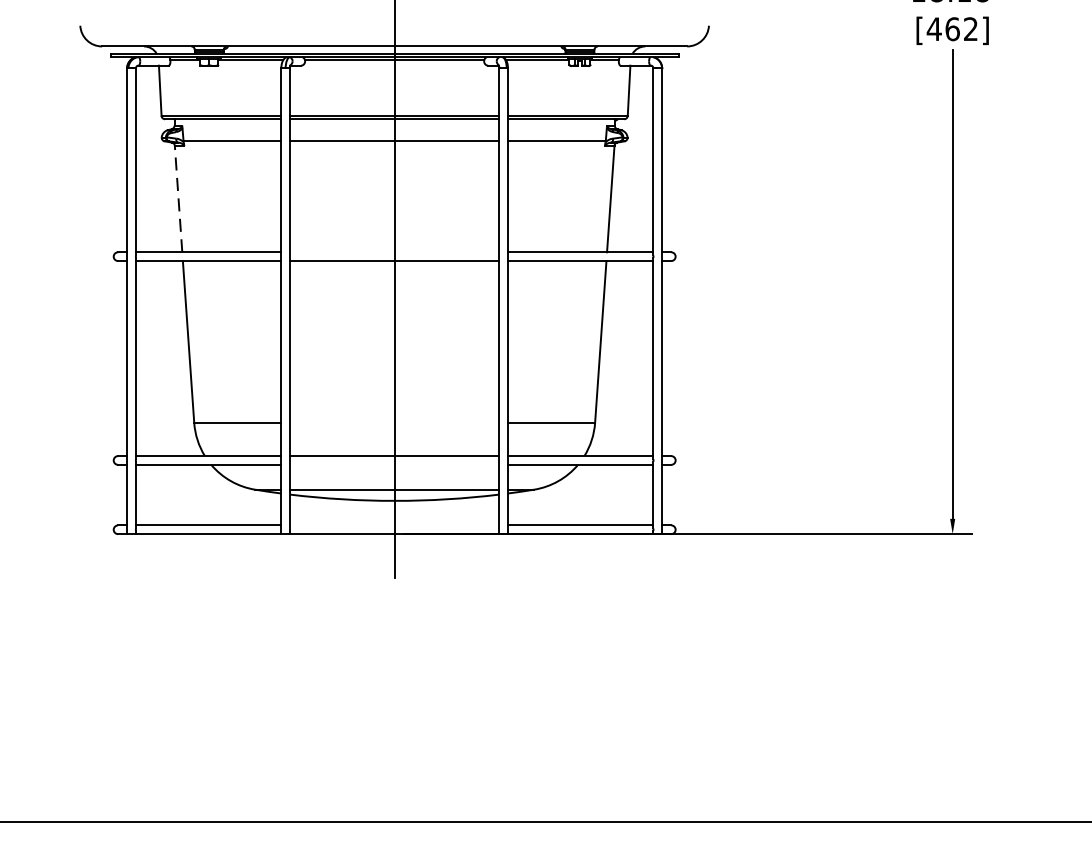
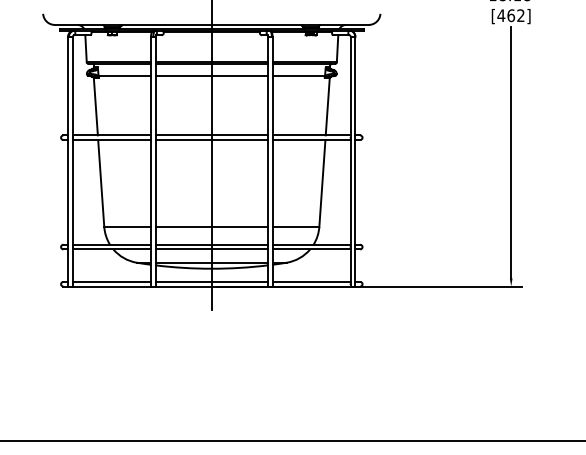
line: (177, 198) -> (95, 106), dashed -> solid
line: (394, 252) -> (211, 135), added
line: (394, 422) -> (211, 226), added
line: (394, 465) -> (211, 249), added
line: (394, 524) -> (211, 281), added

